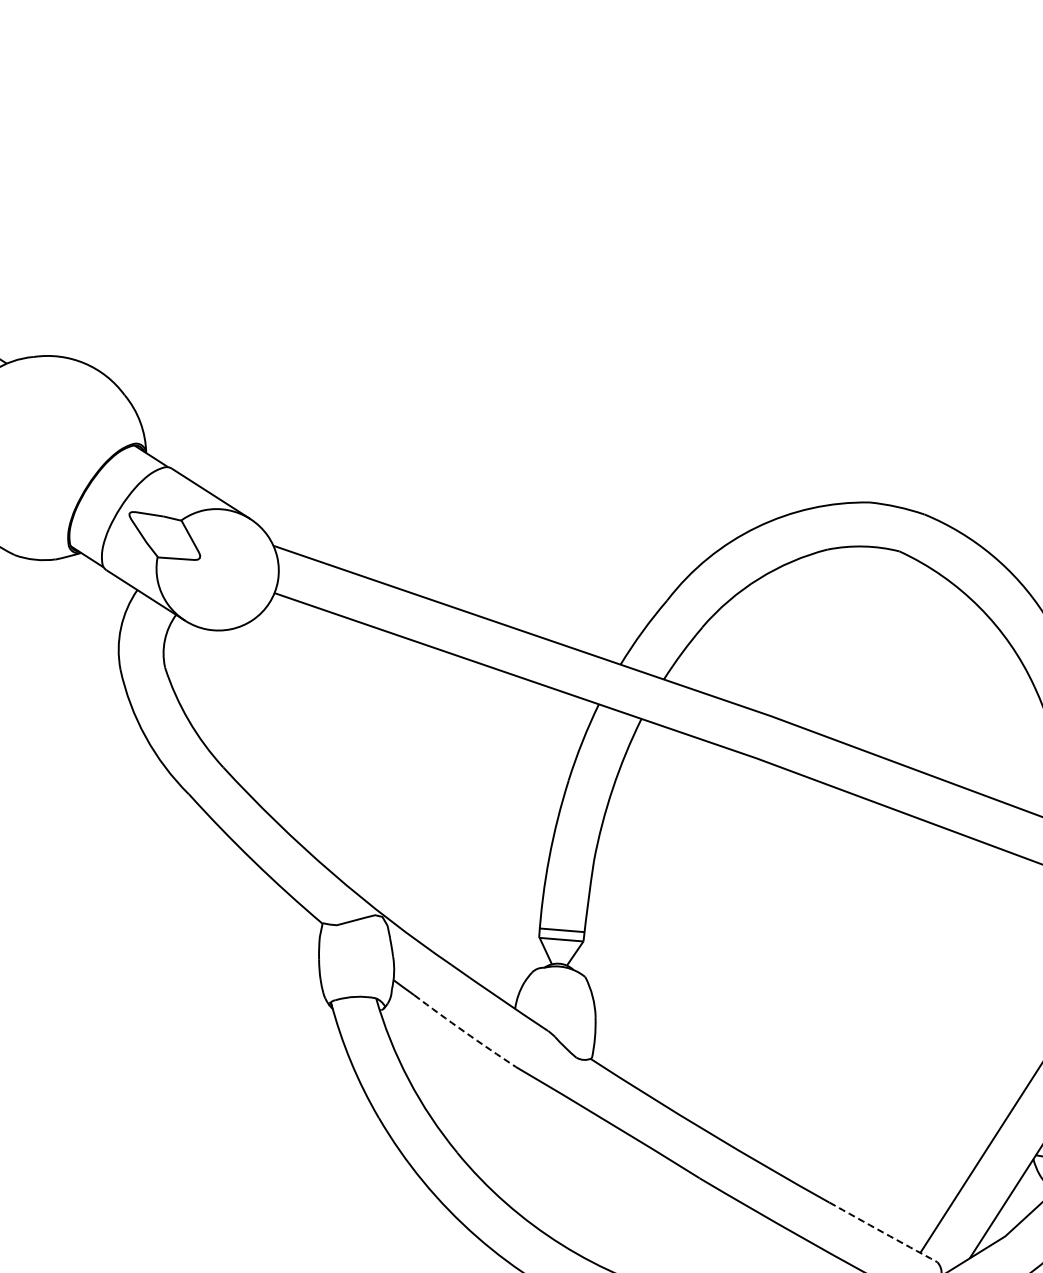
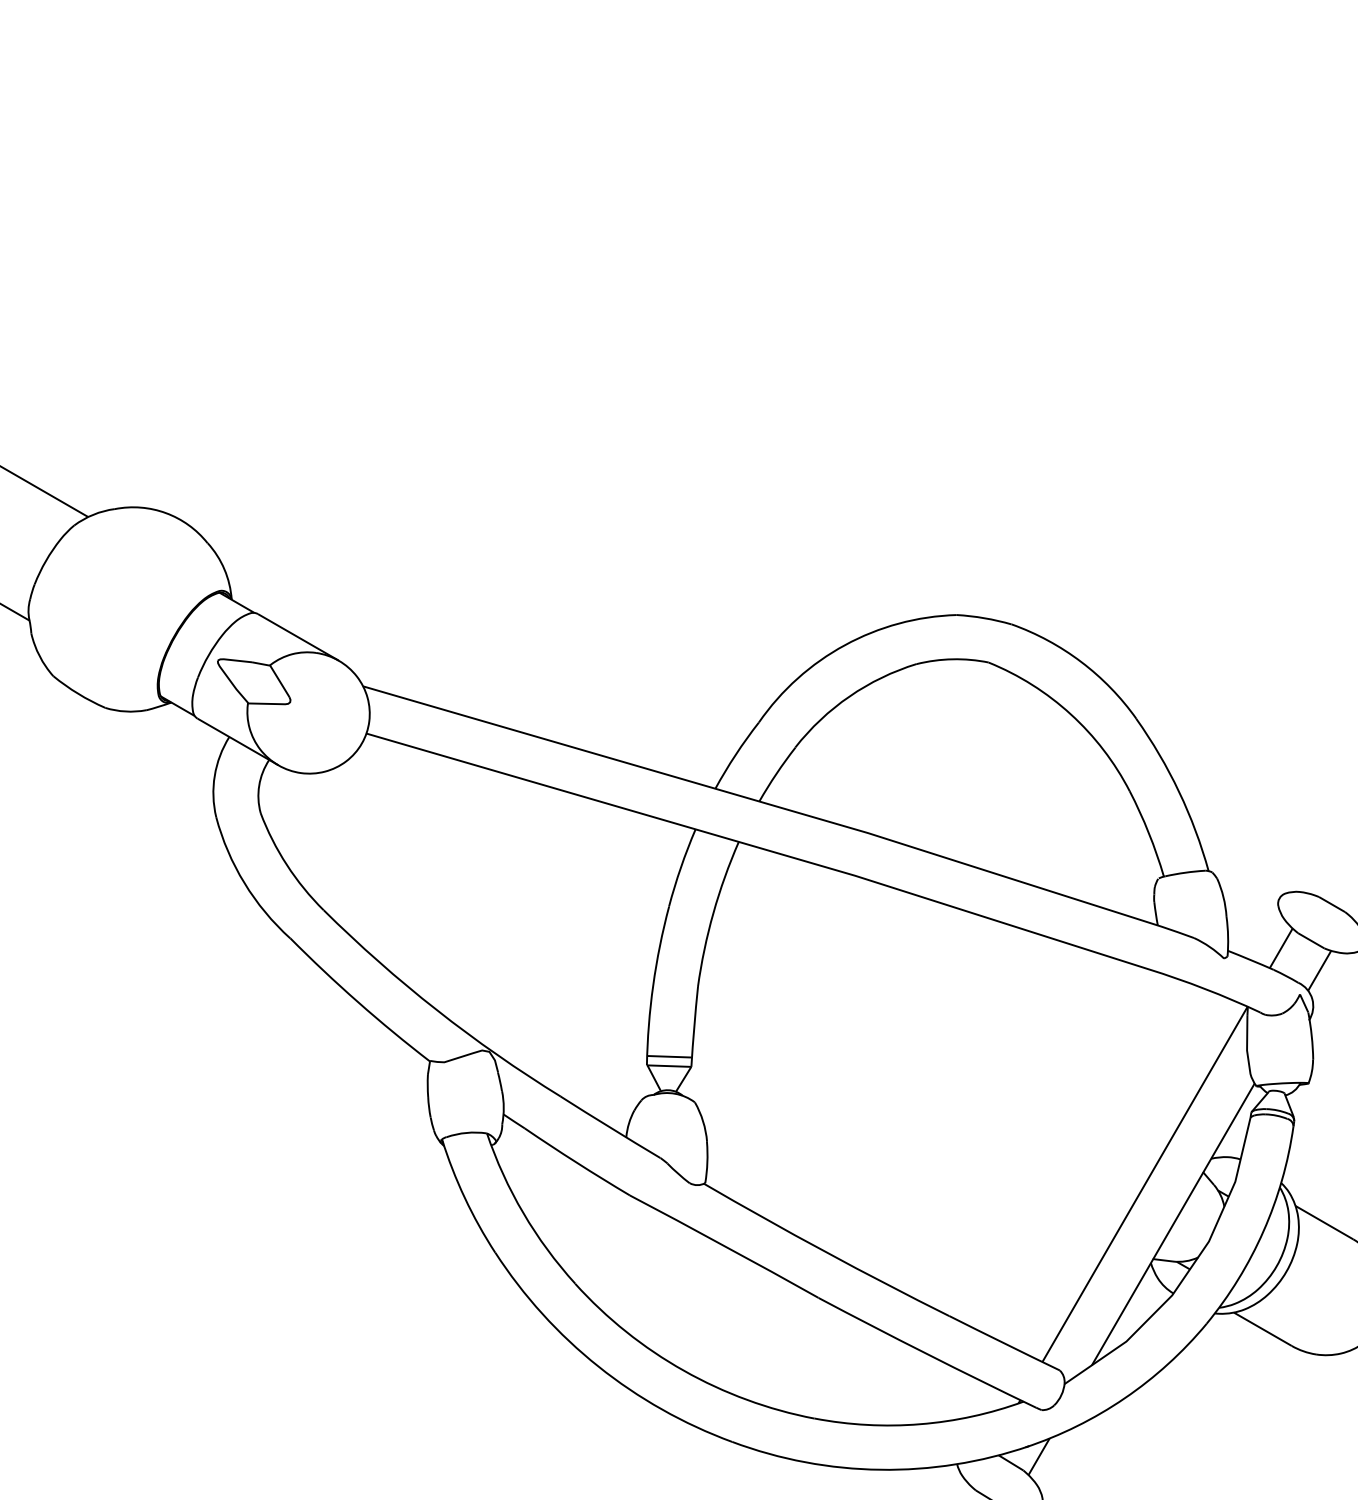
arc: (464, 1031) -> (576, 1162), dashed -> solid
arc: (883, 1232) -> (1004, 1343), dashed -> solid

